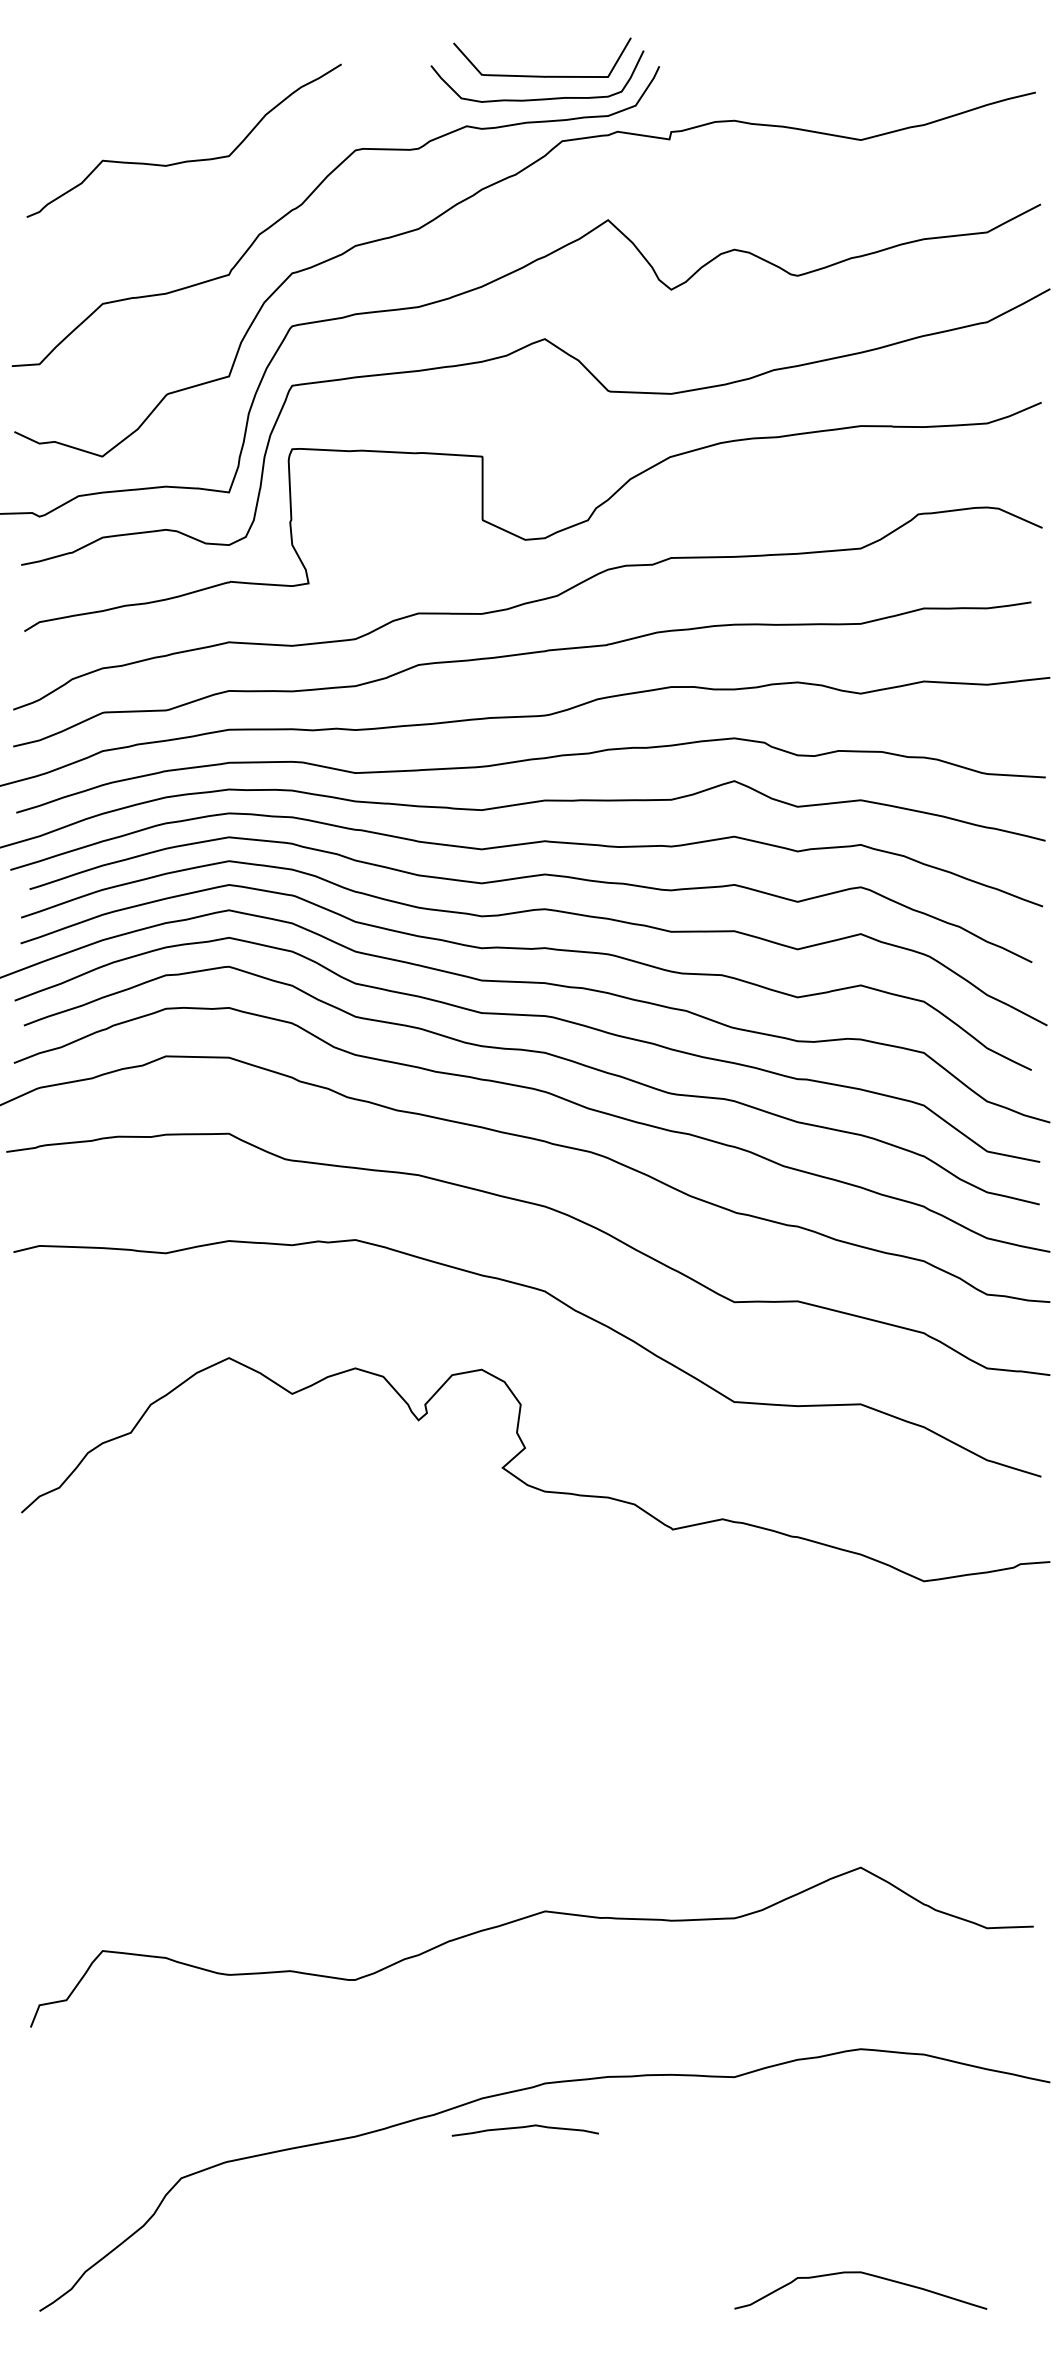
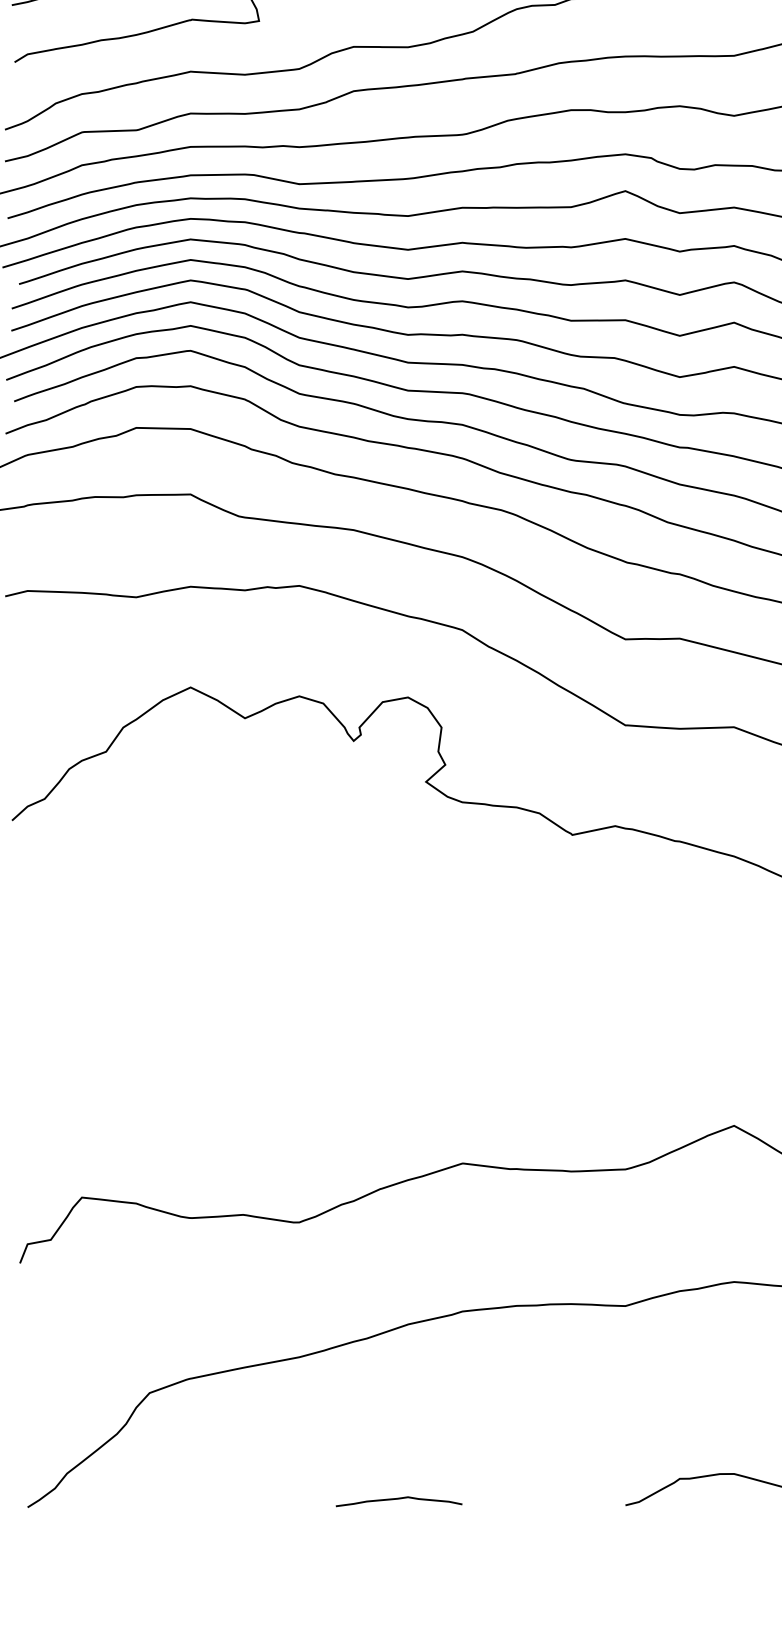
curve: (522, 2128) -> (396, 1499), moved

